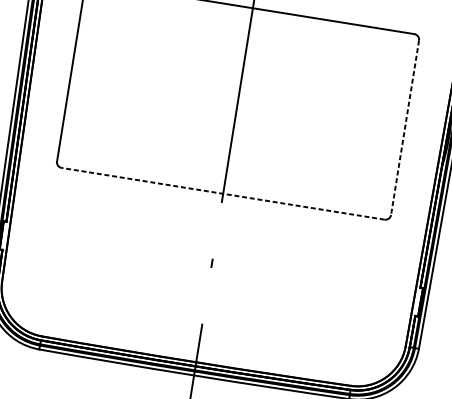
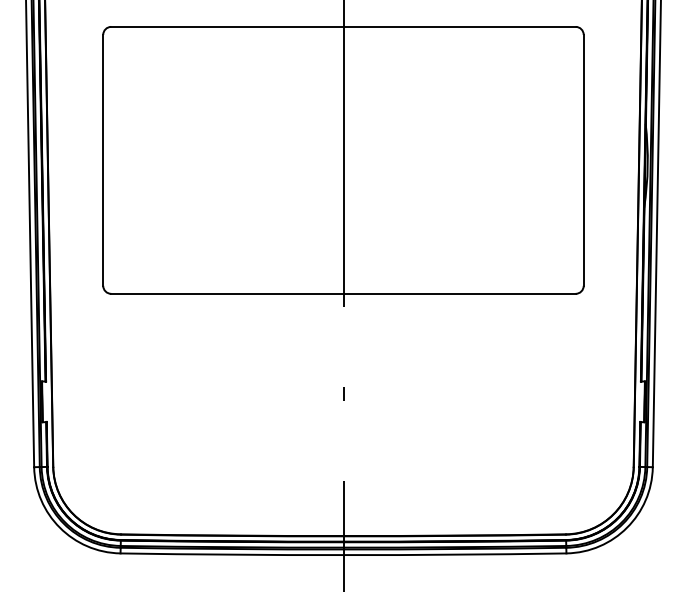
line: (404, 127) -> (583, 160), dashed -> solid
line: (222, 193) -> (342, 293), dashed -> solid

